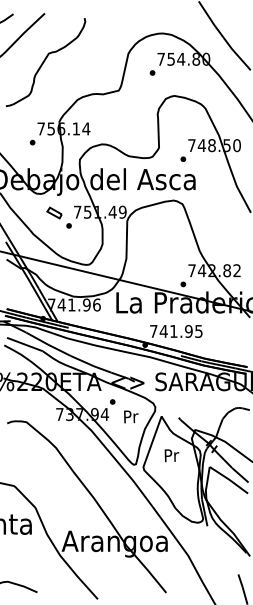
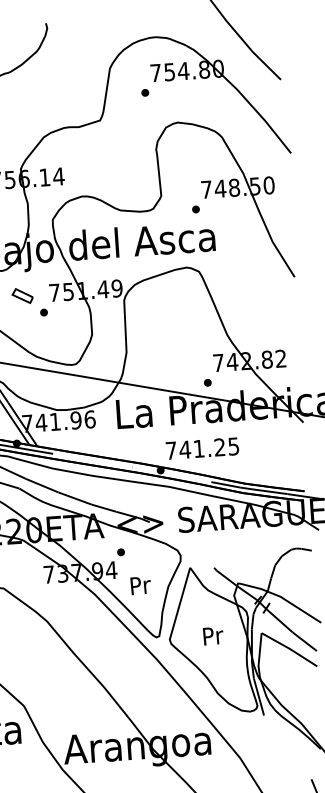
text: (188, 331) -> (219, 447), 741.95 -> 741.25
text: (131, 416) -> (141, 585), moved
text: (171, 455) -> (212, 635), moved

